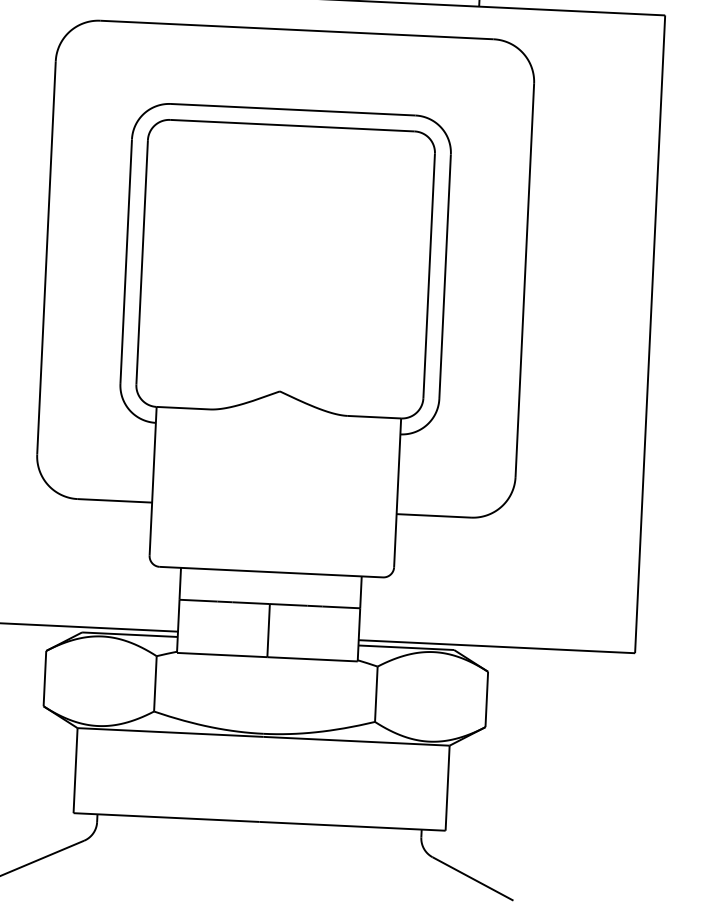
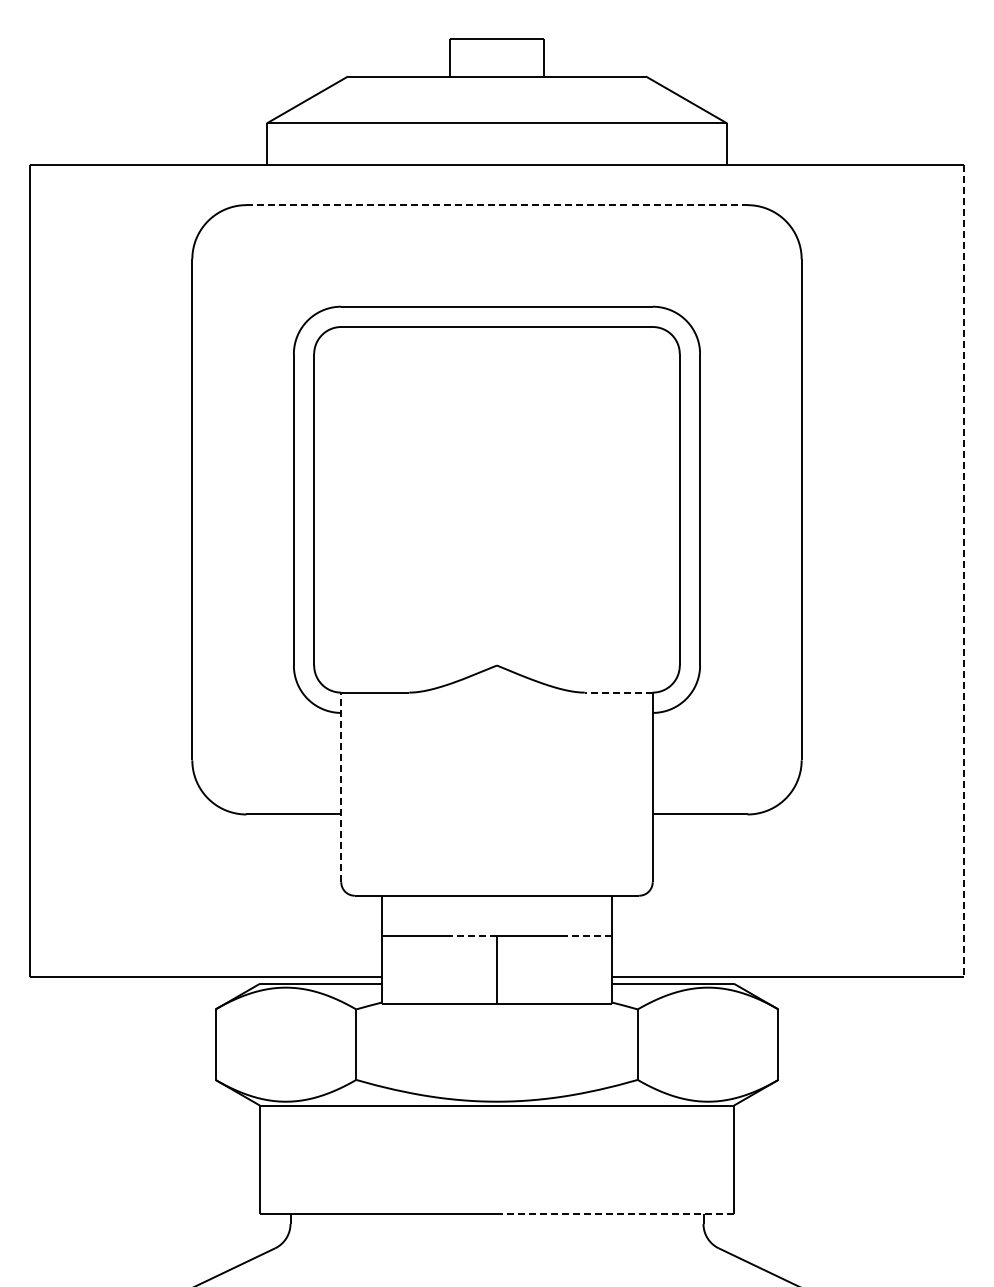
line: (296, 30) -> (496, 205), solid -> dashed
line: (650, 334) -> (964, 571), solid -> dashed
line: (374, 417) -> (618, 692), solid -> dashed
line: (153, 481) -> (341, 787), solid -> dashed
line: (251, 603) -> (473, 936), solid -> dashed
line: (340, 607) -> (587, 936), solid -> dashed
line: (351, 825) -> (614, 1213), solid -> dashed

